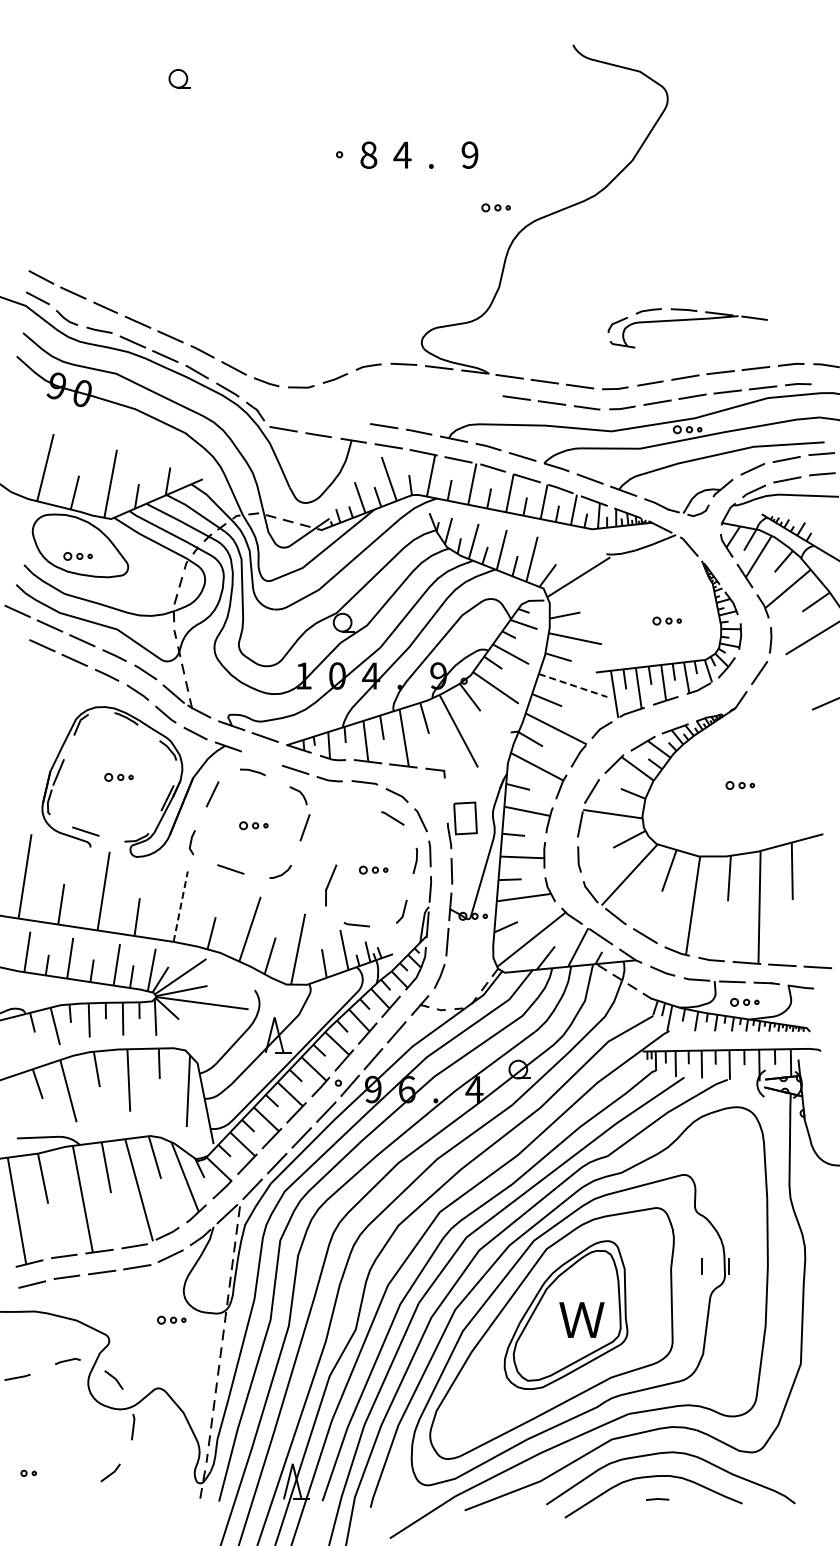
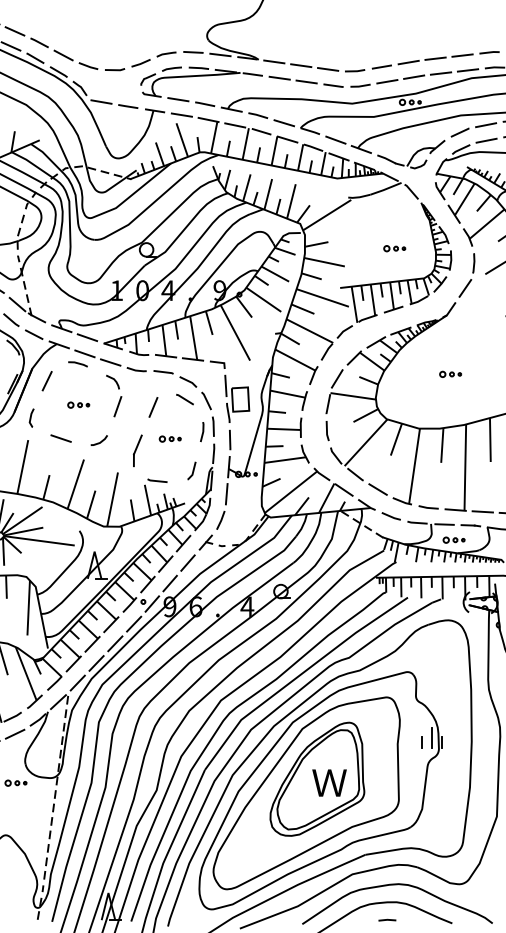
part: (687, 320) -> (201, 76), moved
line: (573, 685) -> (323, 297), dashed -> solid
line: (261, 758) -> (84, 353), added
line: (446, 800) -> (226, 385), added
line: (351, 828) -> (153, 407), added
line: (180, 906) -> (22, 466), dashed -> solid
line: (715, 1260) -> (431, 737), added

